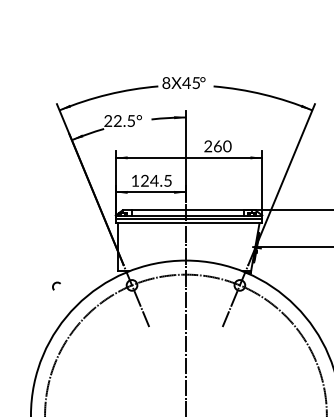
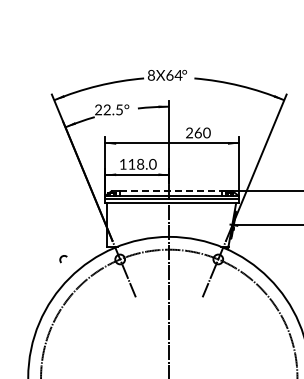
text: (190, 83) -> (173, 75), 8X45 -> 8X64
text: (156, 179) -> (142, 163), 124.5 -> 118.0
line: (188, 210) -> (171, 191), solid -> dashed
arc: (54, 286) -> (61, 259), moved

